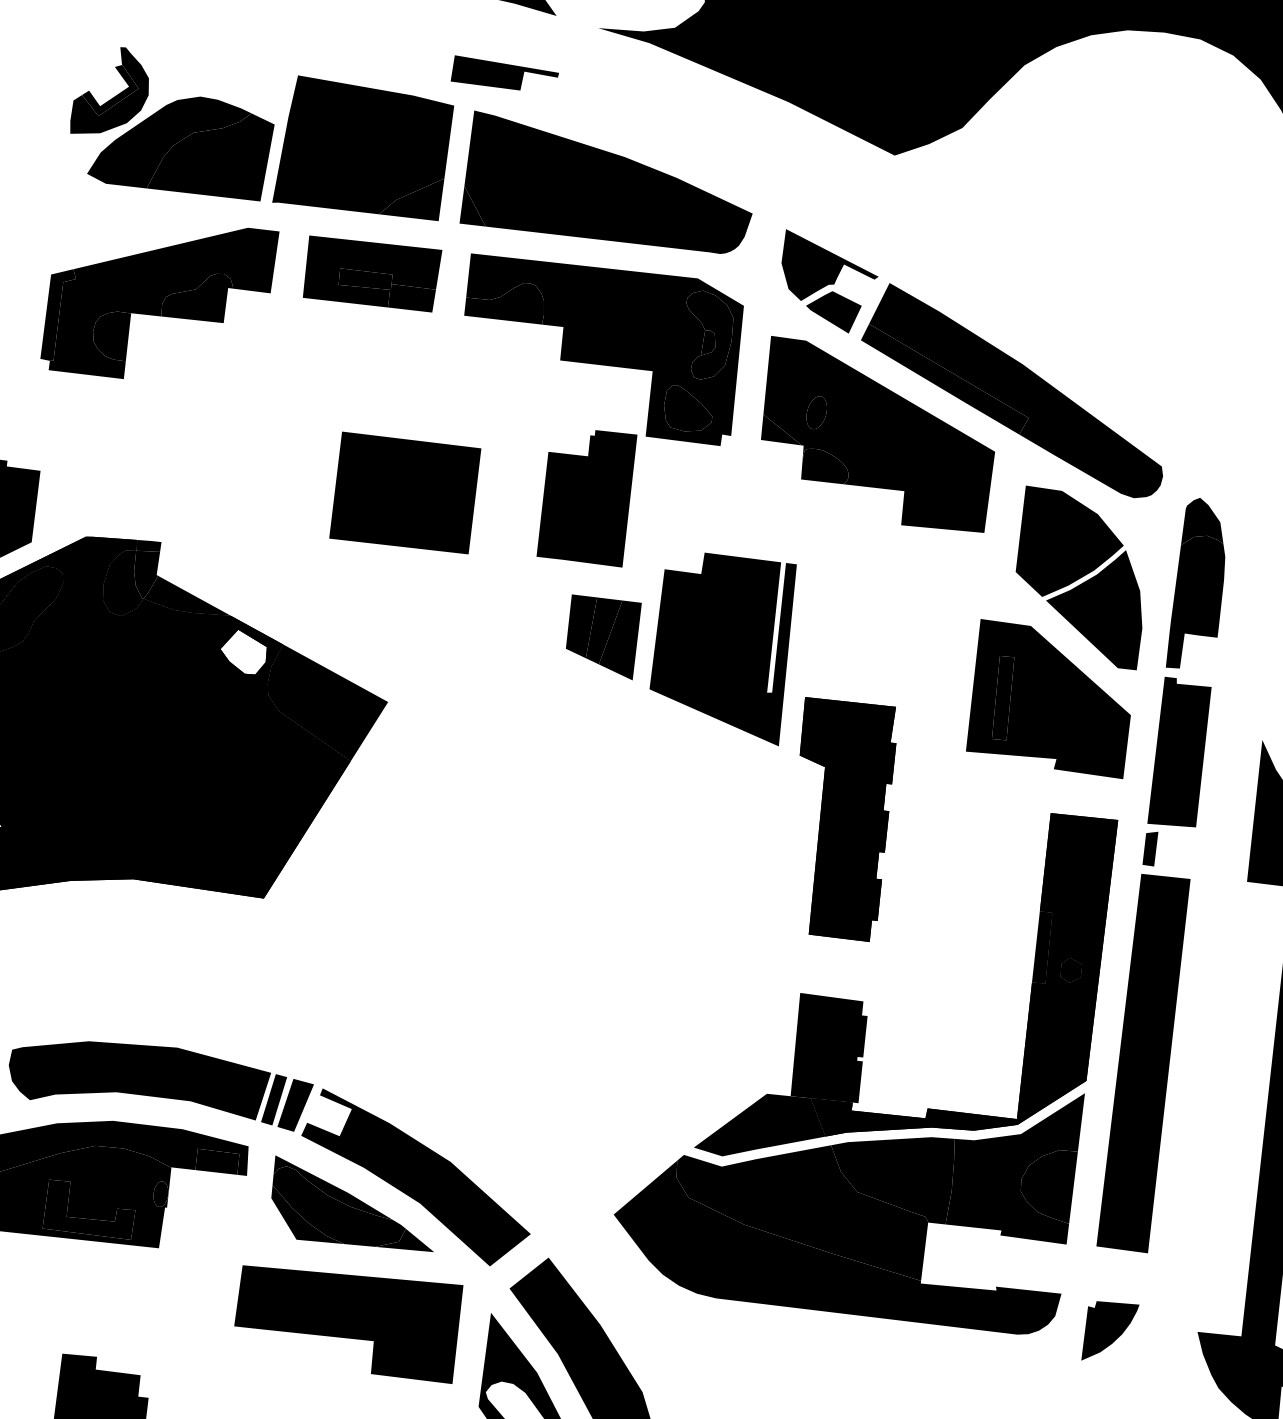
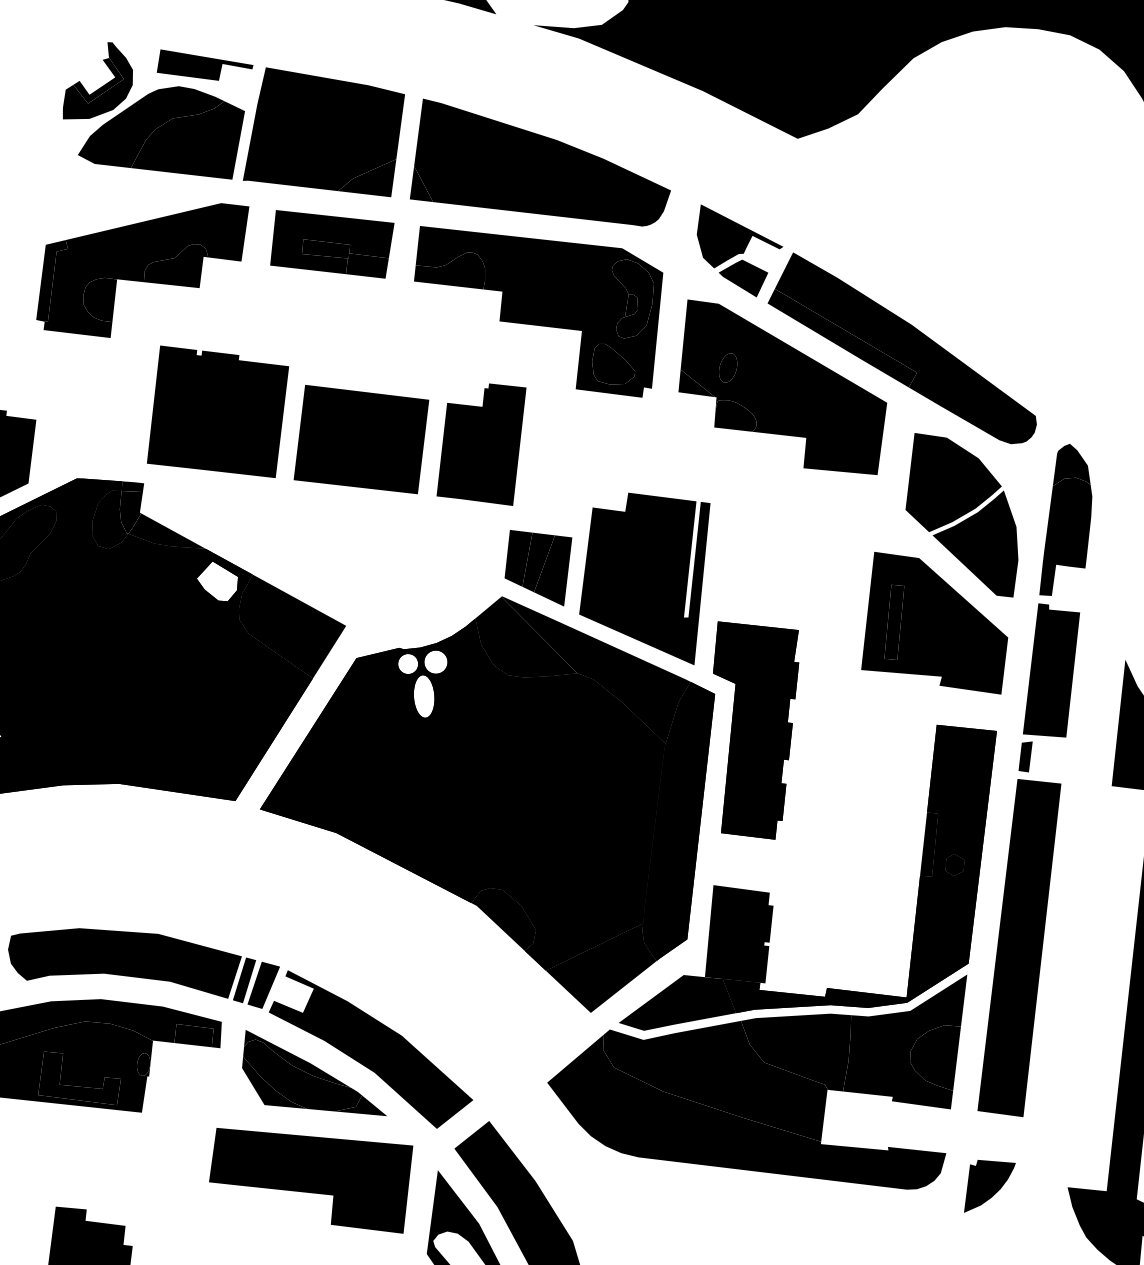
part: (504, 72) -> (204, 64), moved
part: (244, 461) -> (218, 411), added
part: (586, 498) -> (481, 444), moved
part: (546, 902) -> (487, 804), added

